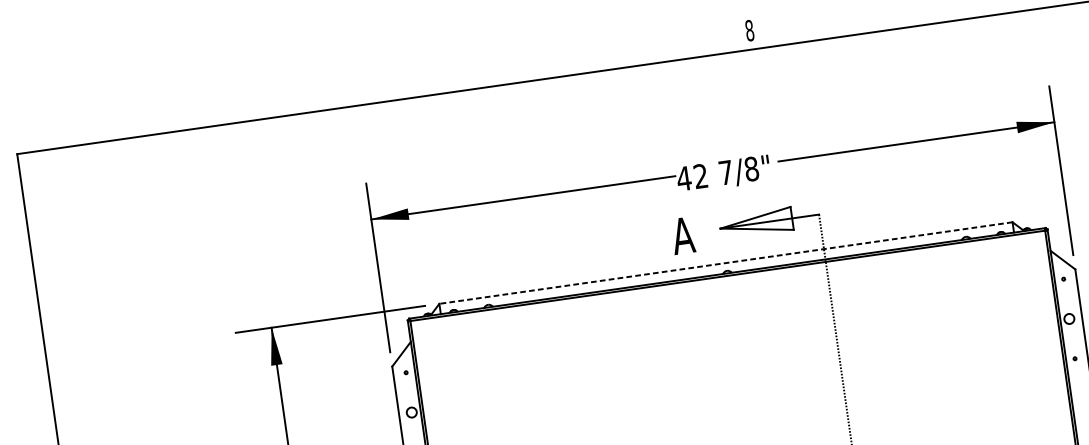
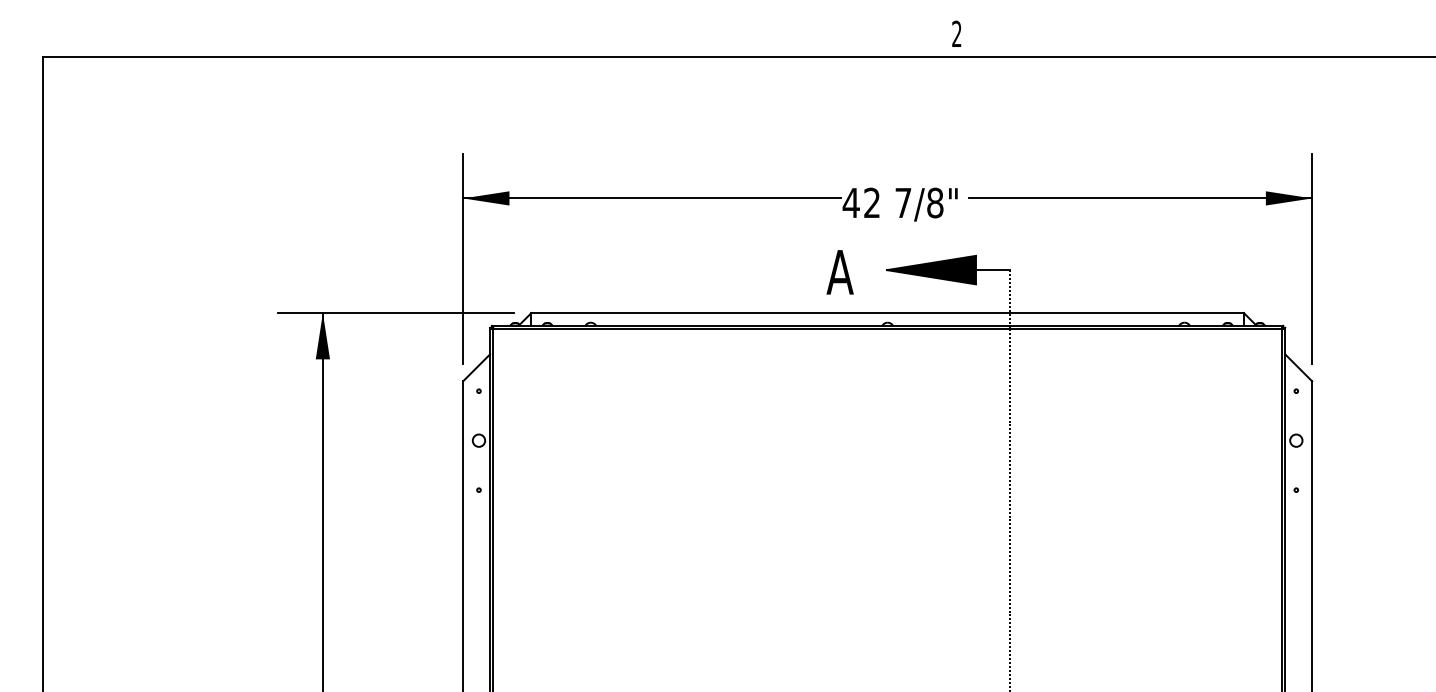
text: (749, 30) -> (956, 33), 8 -> 2
fill: (756, 223) -> (931, 269), added
line: (725, 263) -> (887, 313), dashed -> solid

